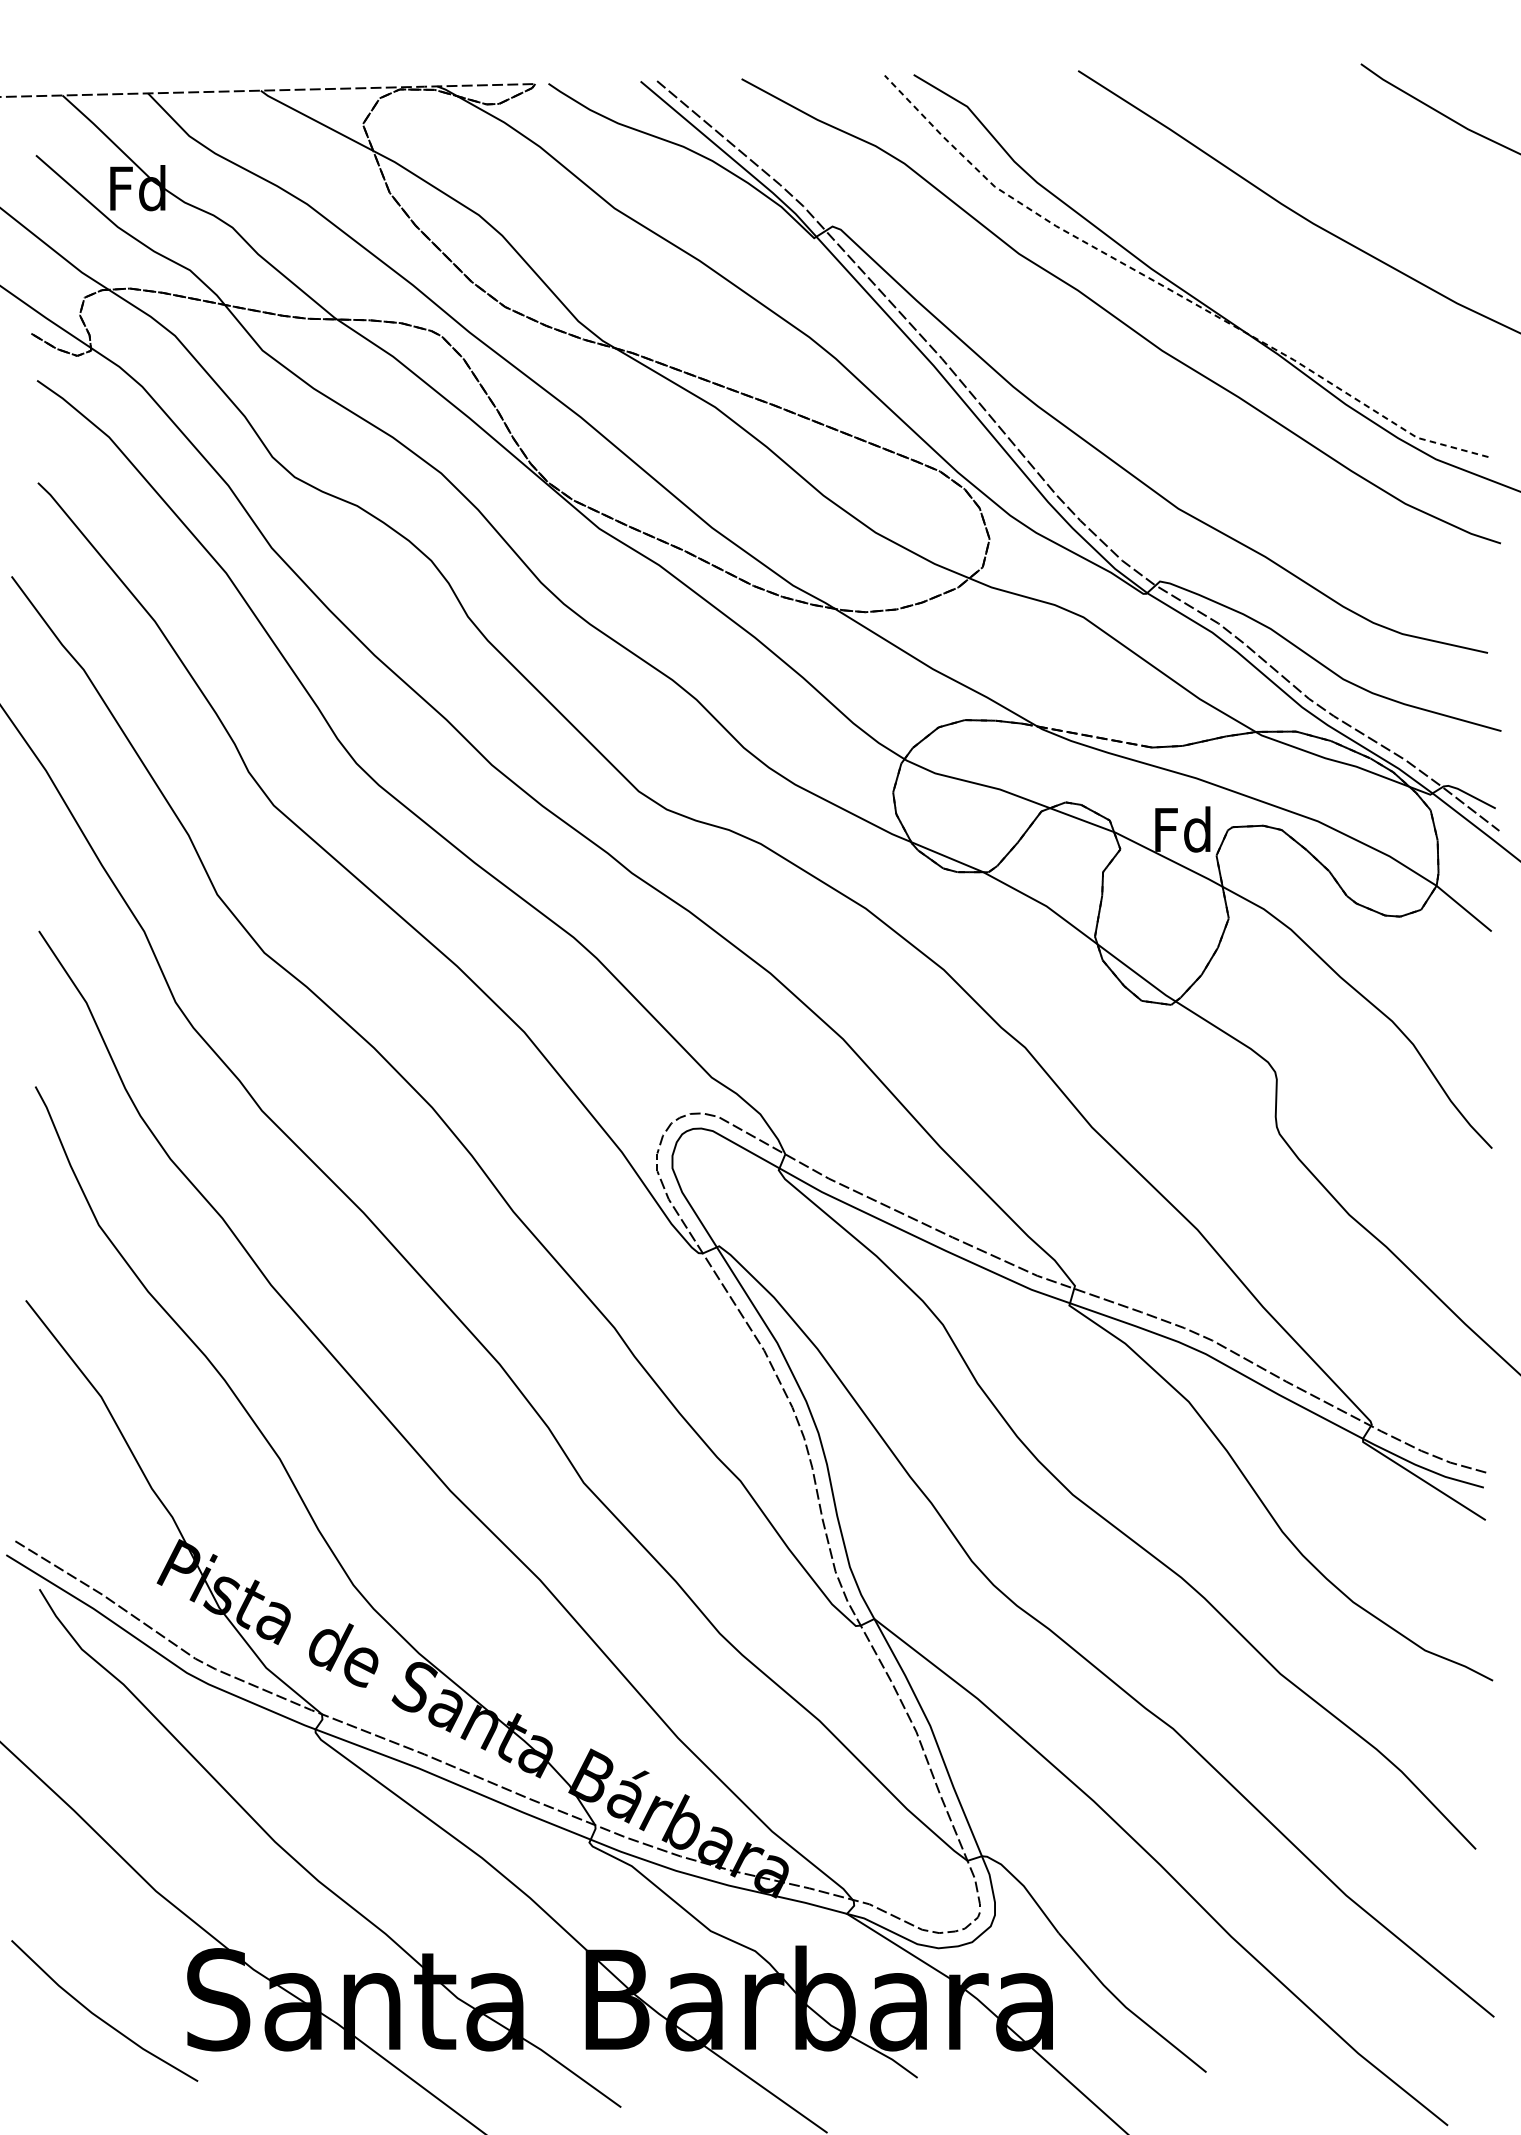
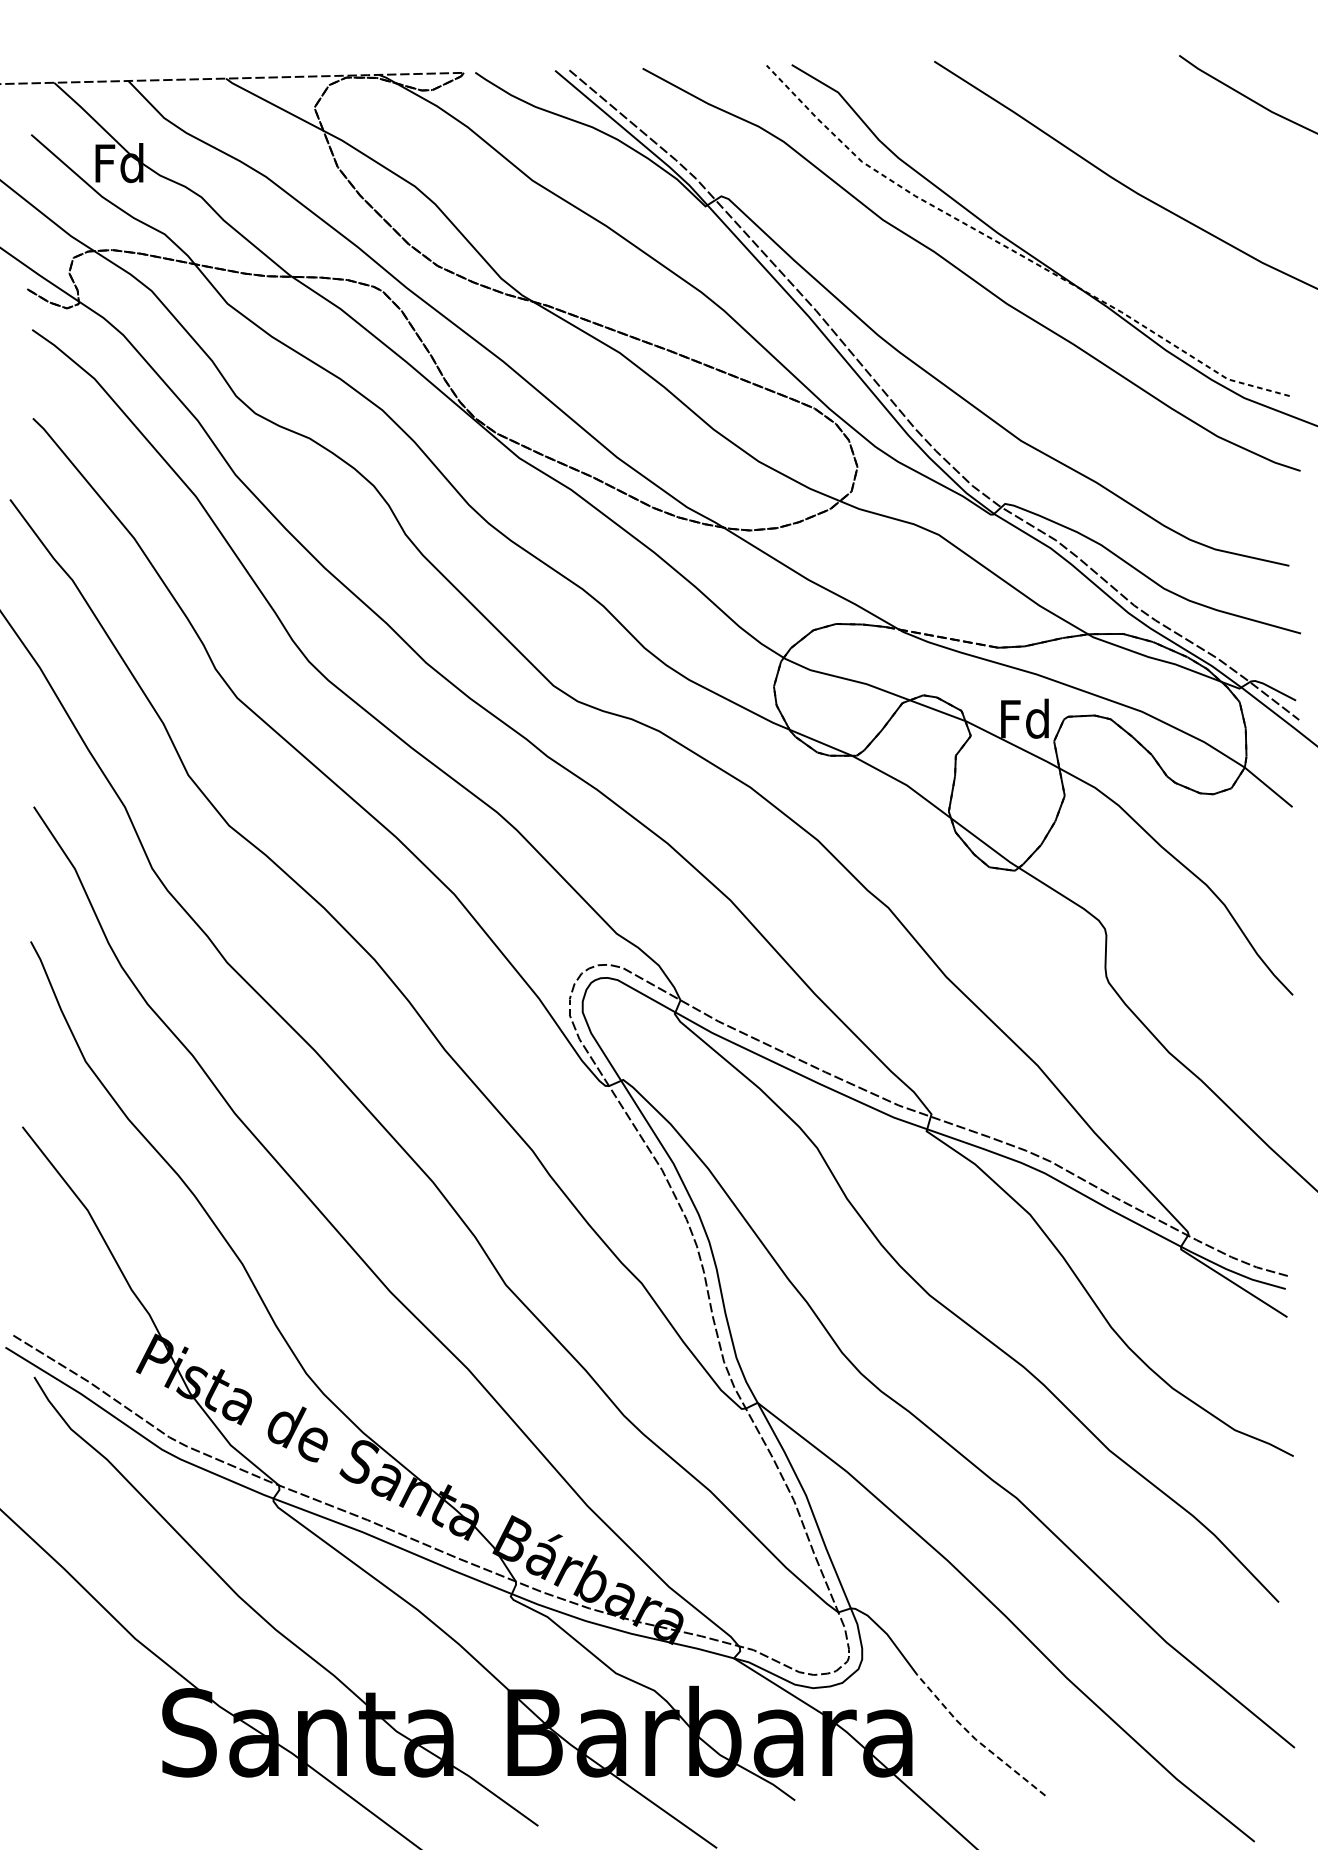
line: (1125, 2007) -> (975, 1739), solid -> dashed
line: (99, 2016) -> (86, 1747), removed

